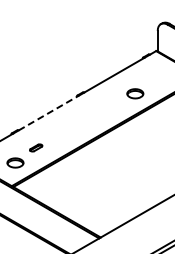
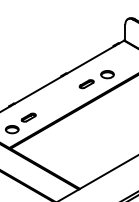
part: (108, 105) -> (86, 83), added
line: (48, 113) -> (38, 90), dashed -> solid
part: (35, 147) -> (28, 117), size x1.43

